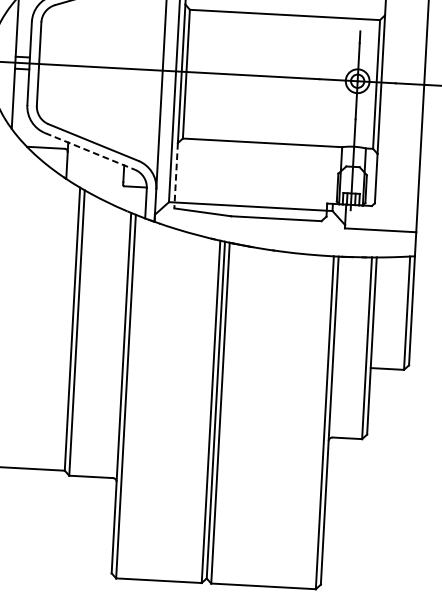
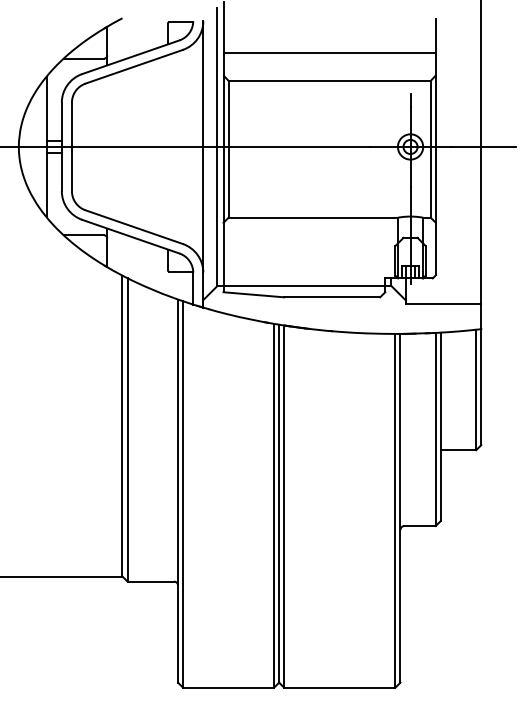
line: (89, 151) -> (130, 236), dashed -> solid
line: (176, 175) -> (223, 257), dashed -> solid

